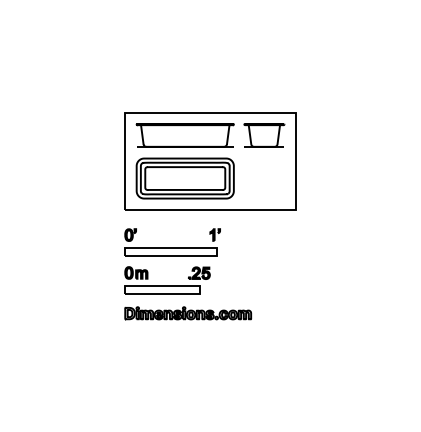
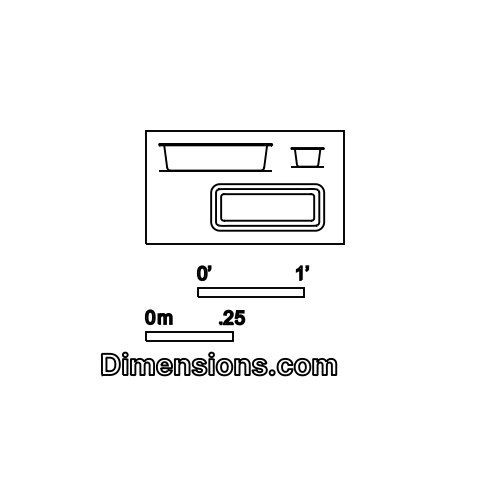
part: (264, 135) -> (307, 157), size x0.7
part: (185, 178) -> (267, 207), moved
part: (173, 242) -> (253, 281), moved
part: (187, 313) -> (218, 364), size x1.6

